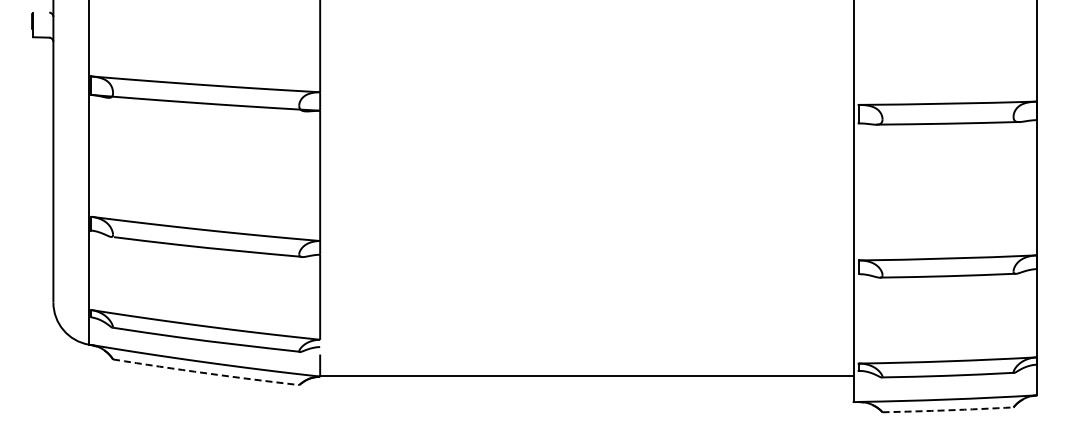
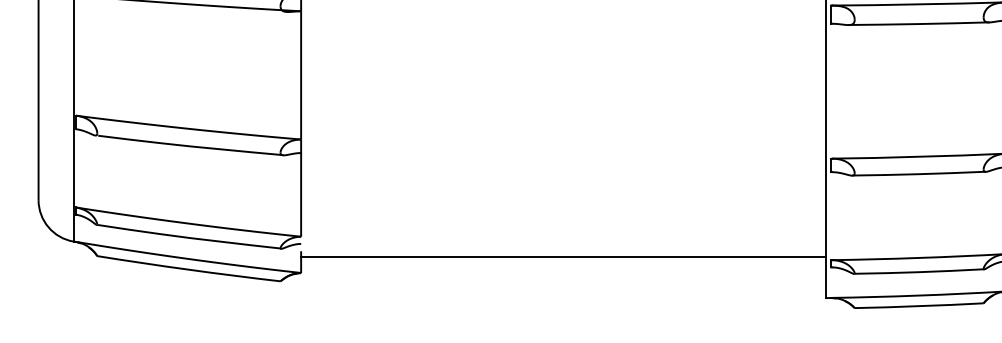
arc: (206, 373) -> (189, 269), dashed -> solid
line: (586, 375) -> (563, 256), moved
arc: (948, 410) -> (919, 306), dashed -> solid

